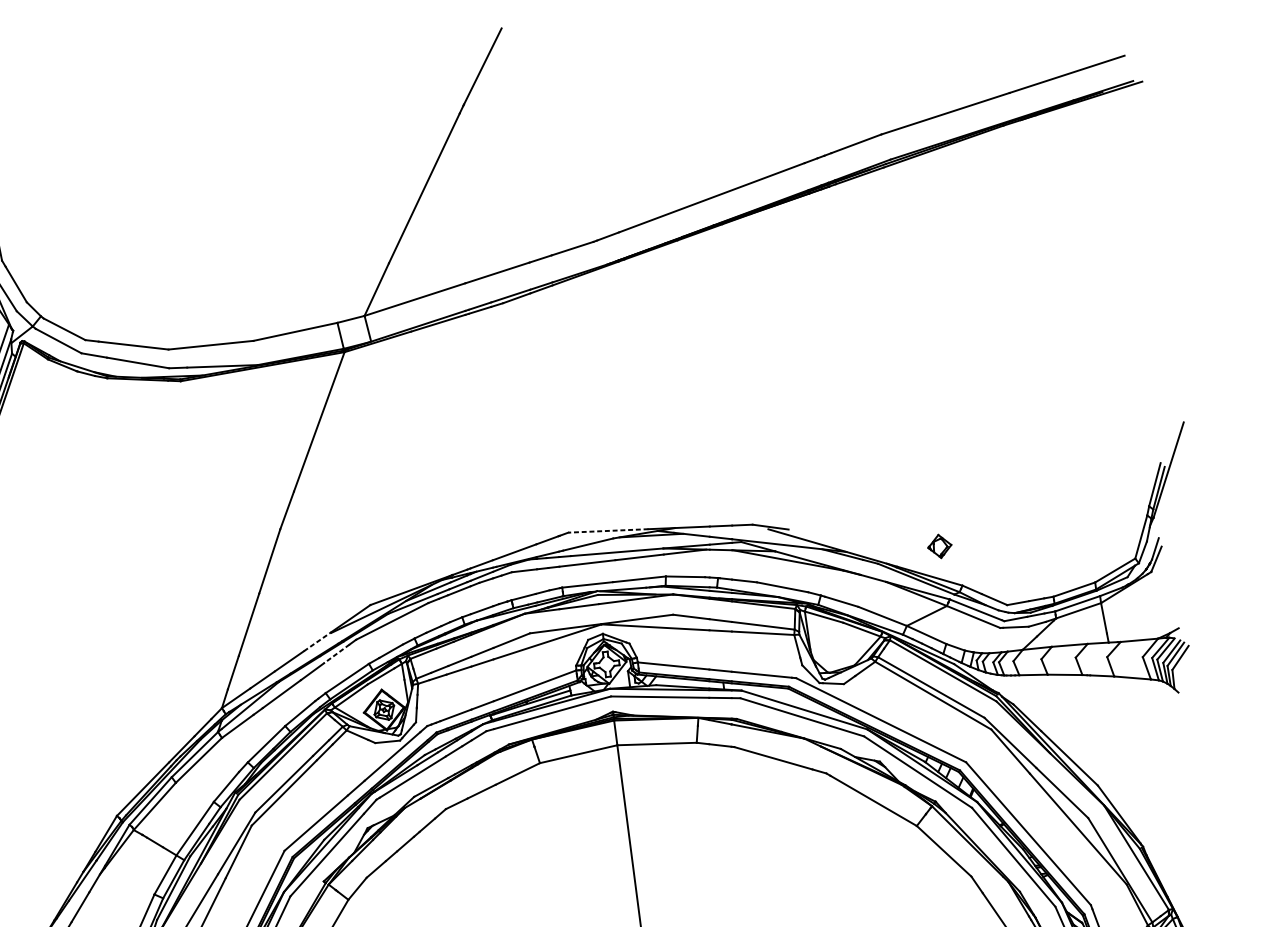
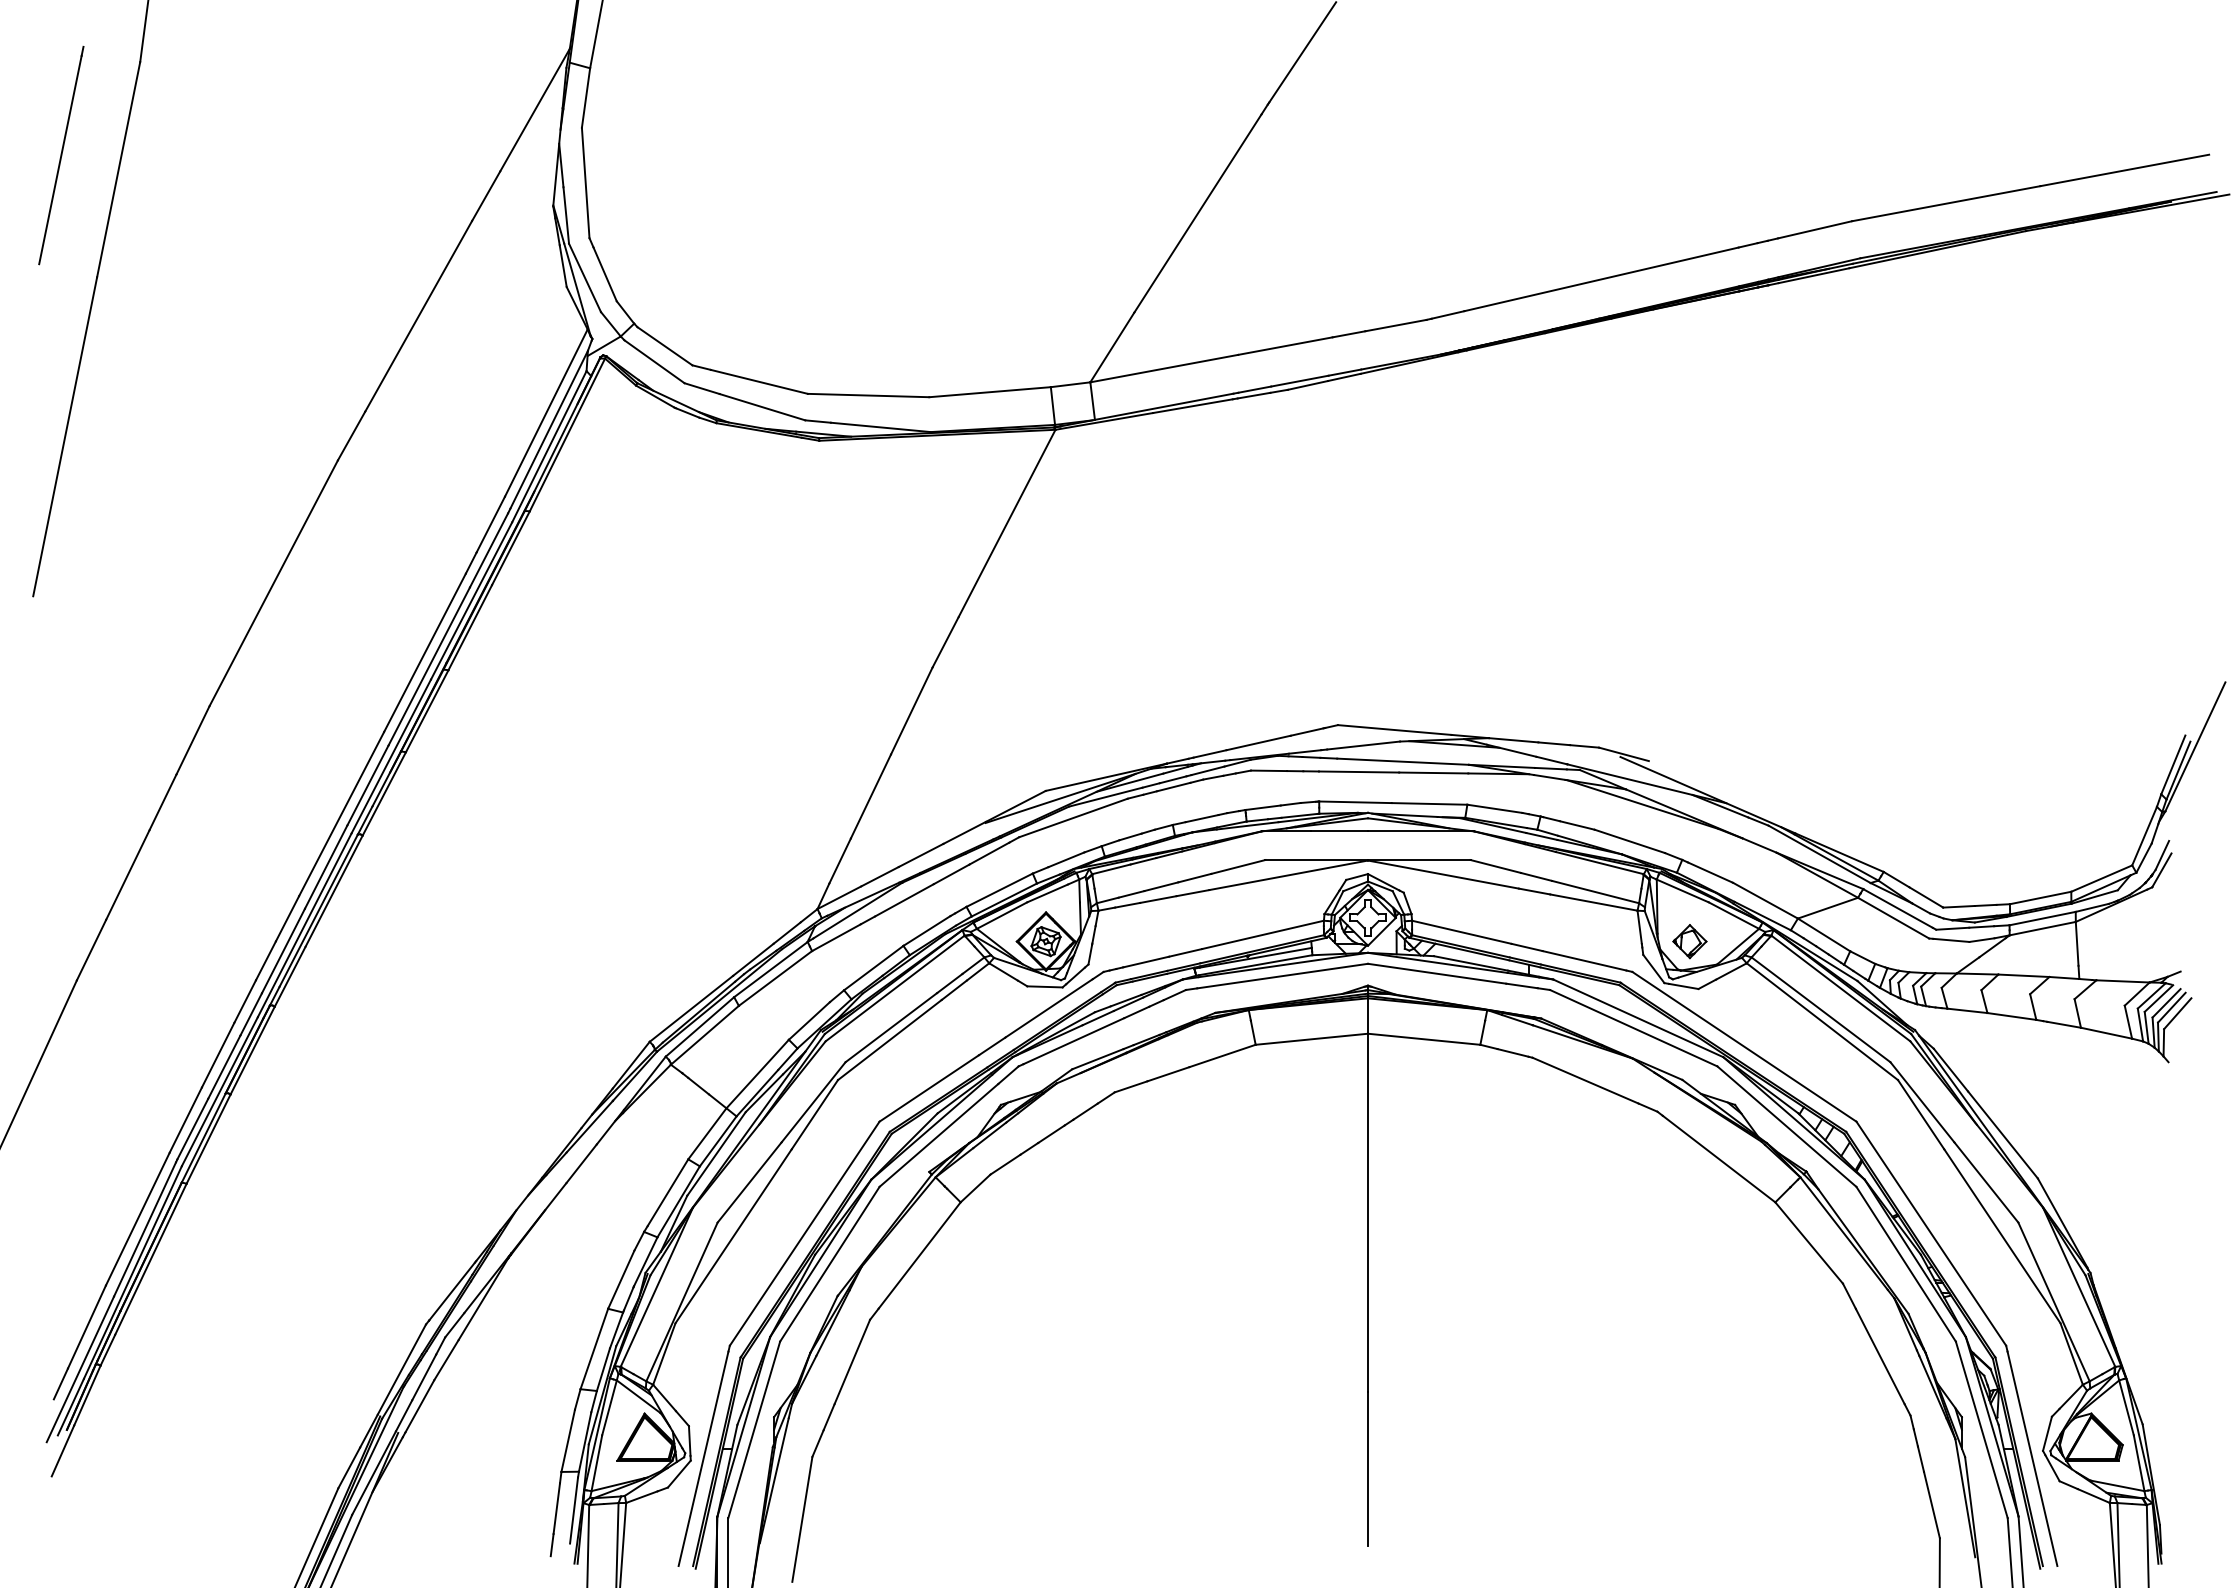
line: (608, 531) -> (1394, 730), dashed -> solid
part: (939, 546) -> (1689, 941), moved
line: (317, 641) -> (964, 832), dashed -> solid
line: (336, 653) -> (989, 853), dashed -> solid

